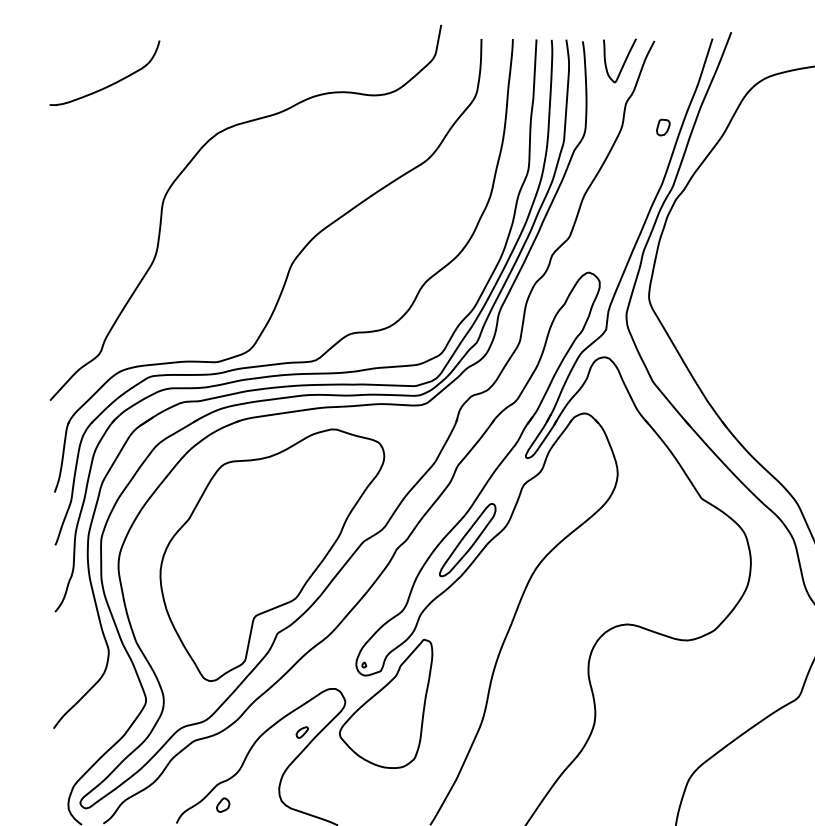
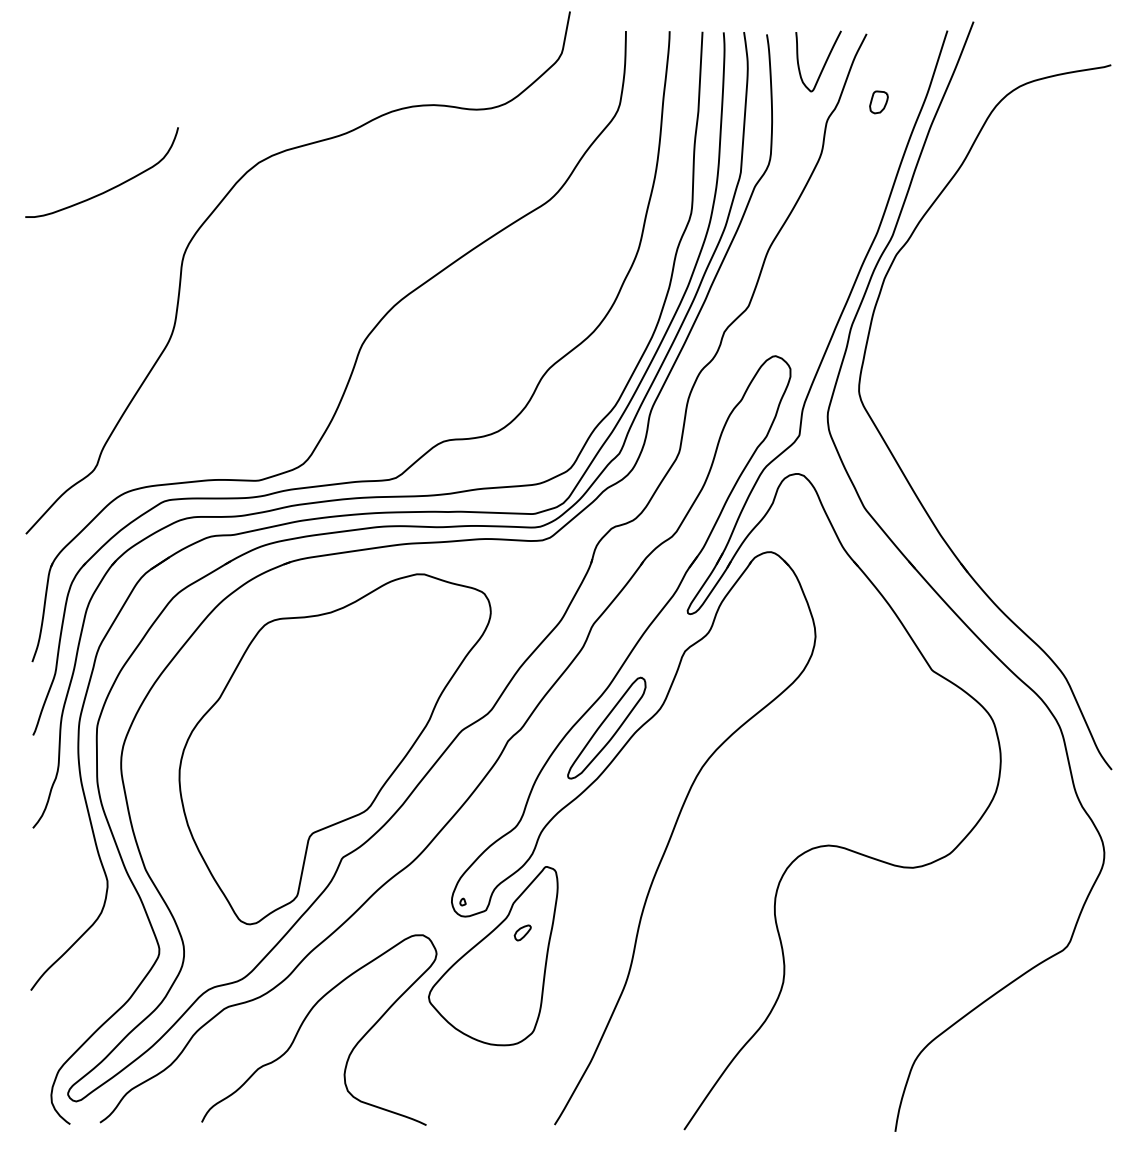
curve: (110, 84) -> (110, 188), moved
part: (663, 127) -> (878, 102), moved
part: (302, 732) -> (522, 932), moved
part: (223, 804) -> (266, 1096), removed

